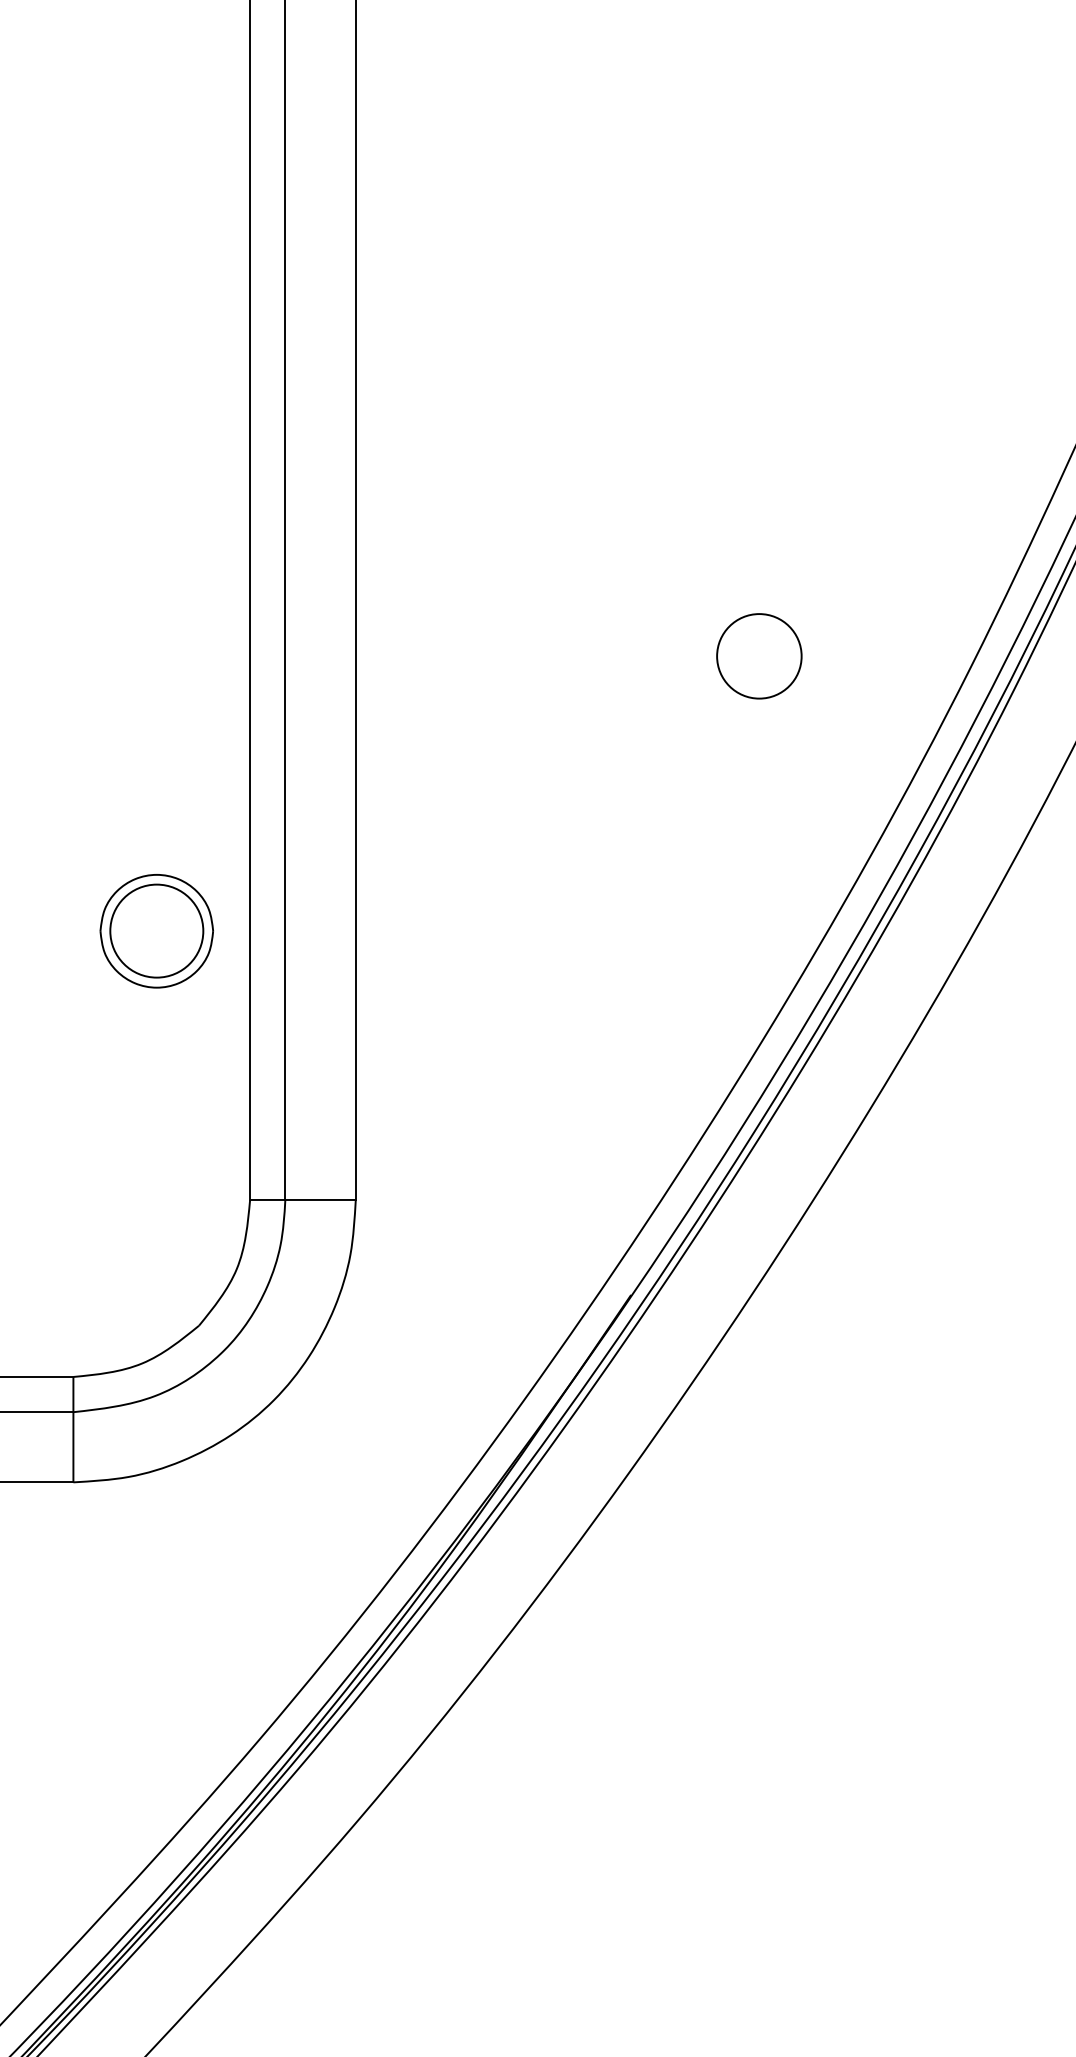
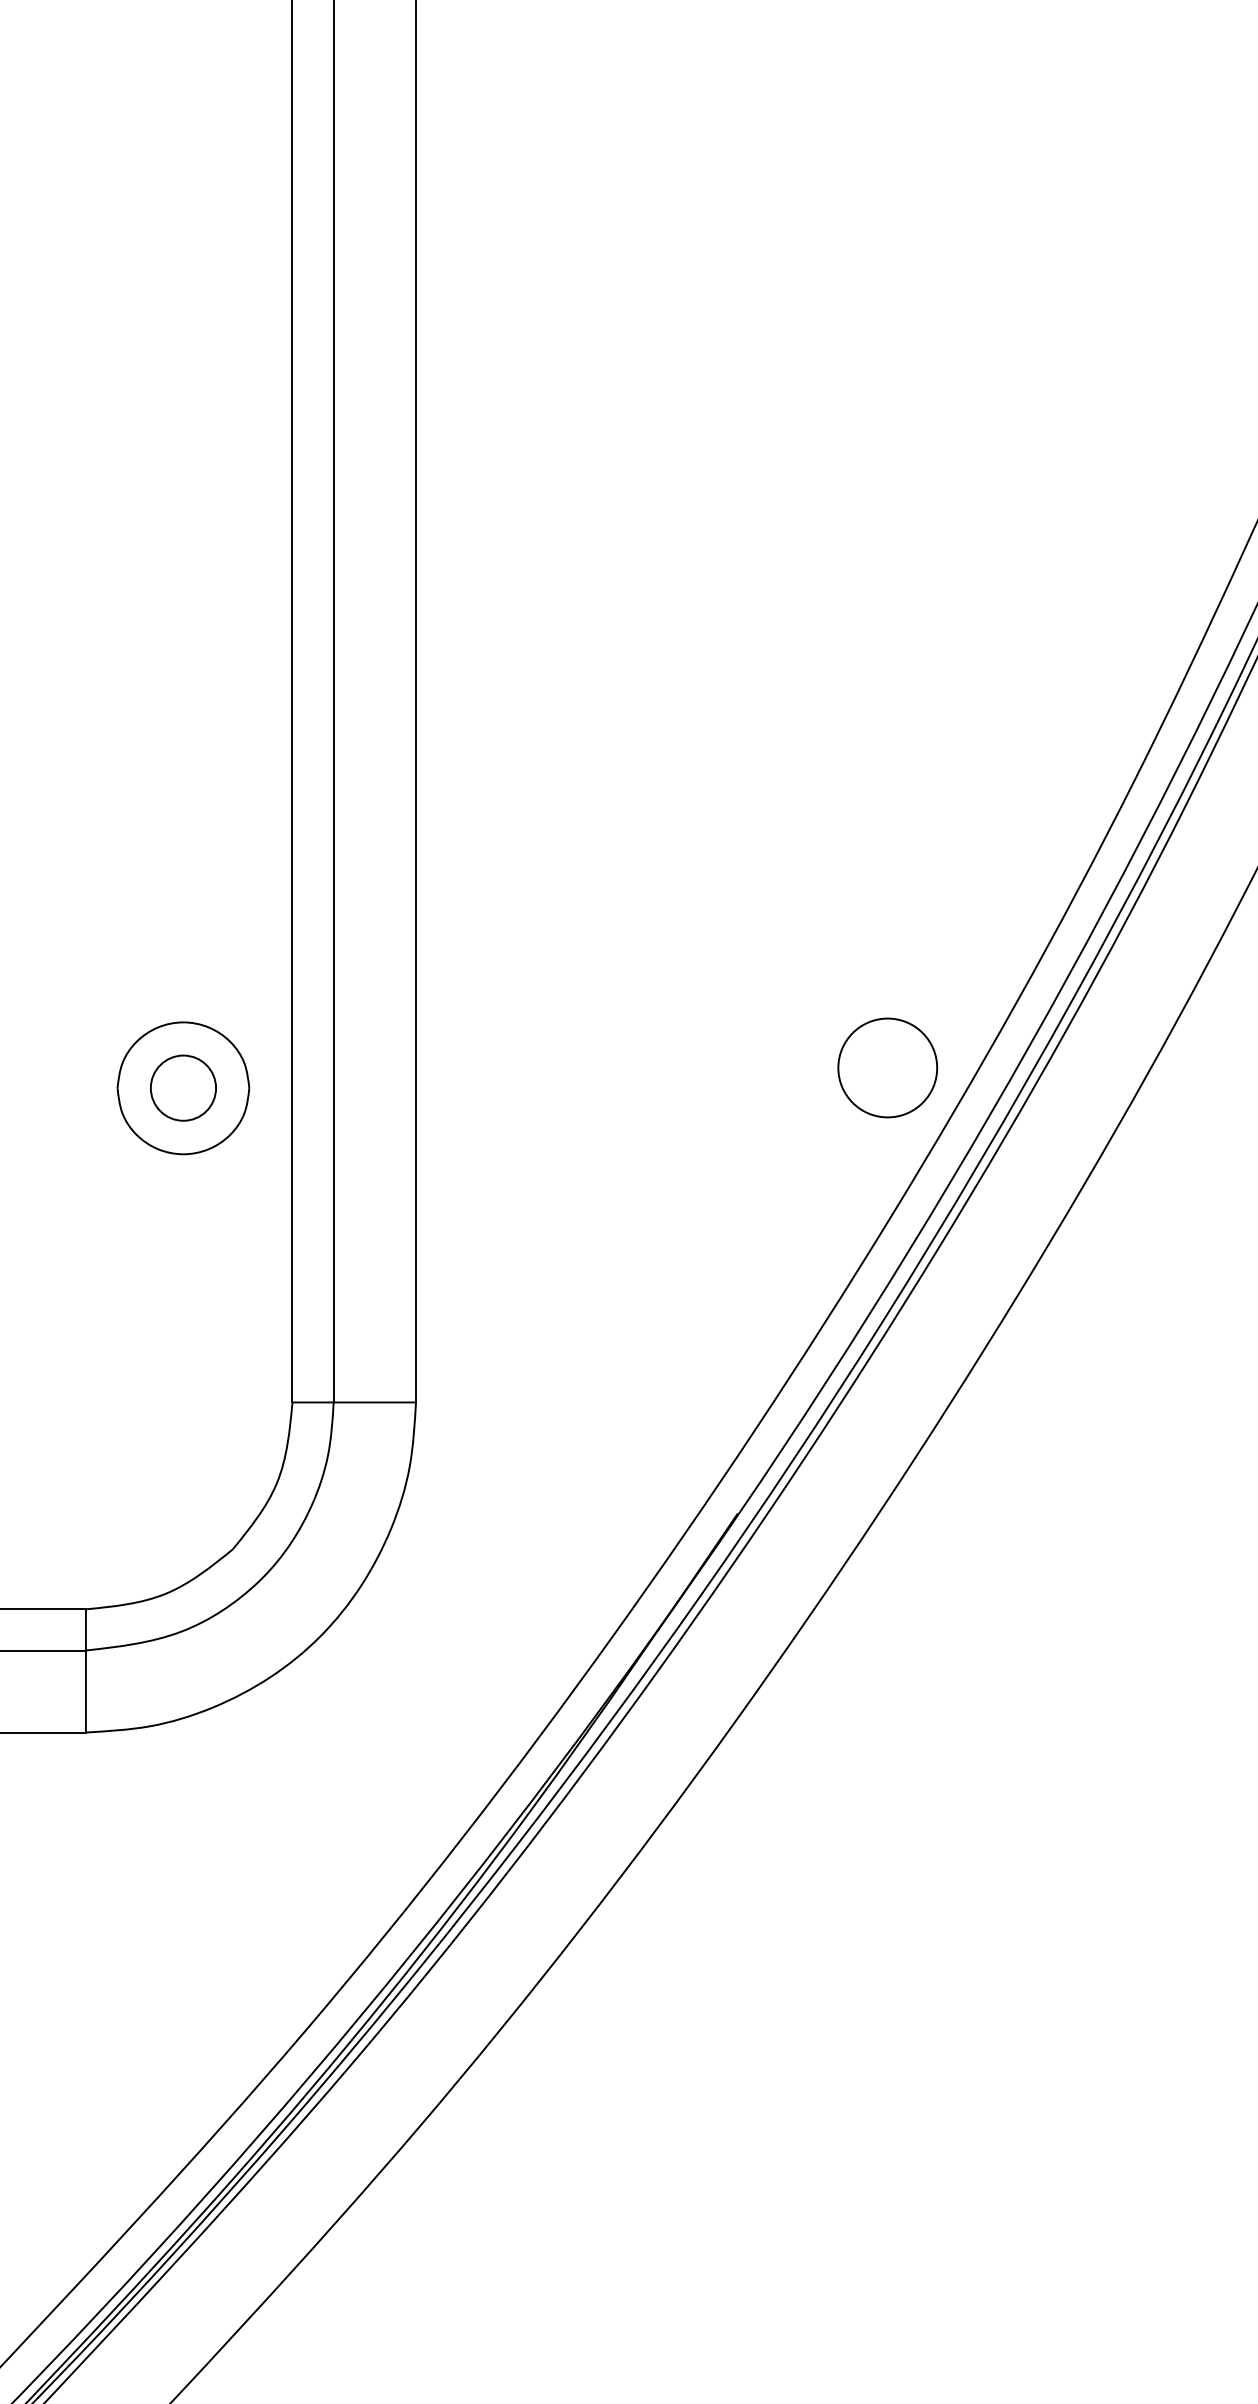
circle: (759, 655) -> (887, 1067), moved
circle: (156, 930) -> (183, 1087), size x0.6

